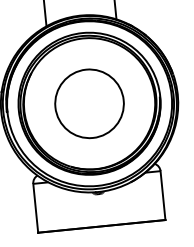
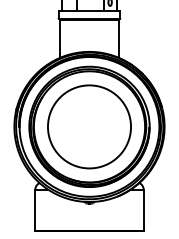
circle: (89, 103) -> (89, 126), size x1.43

